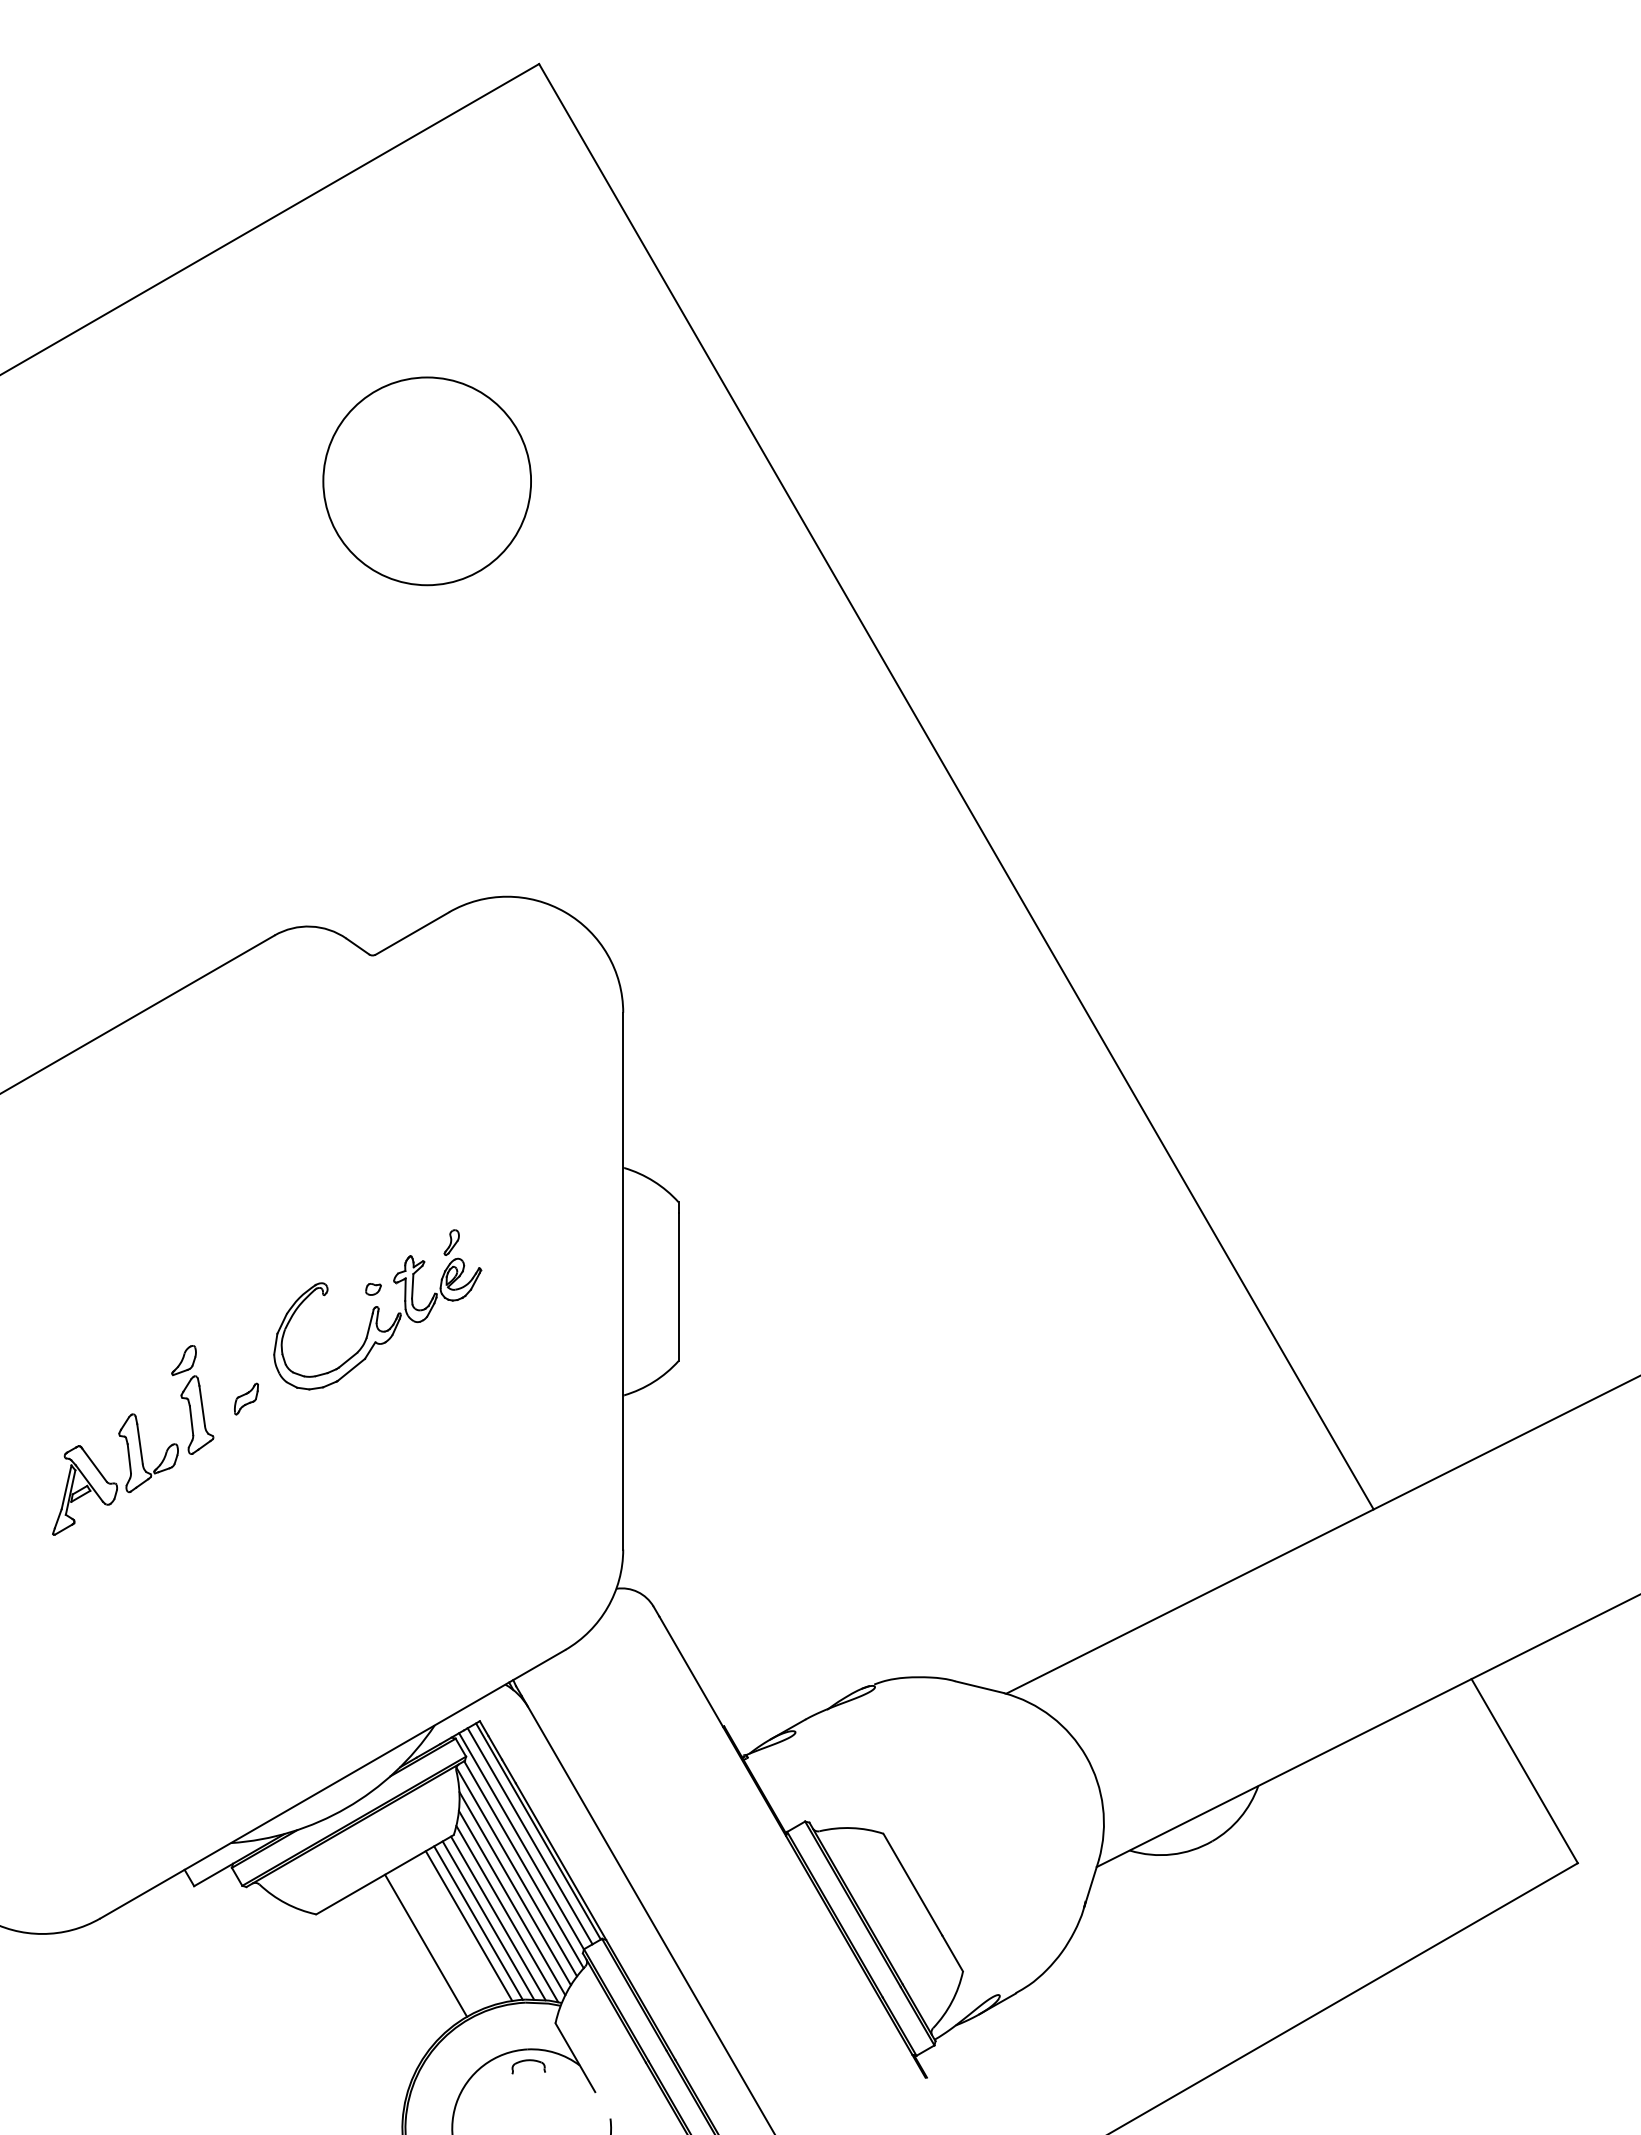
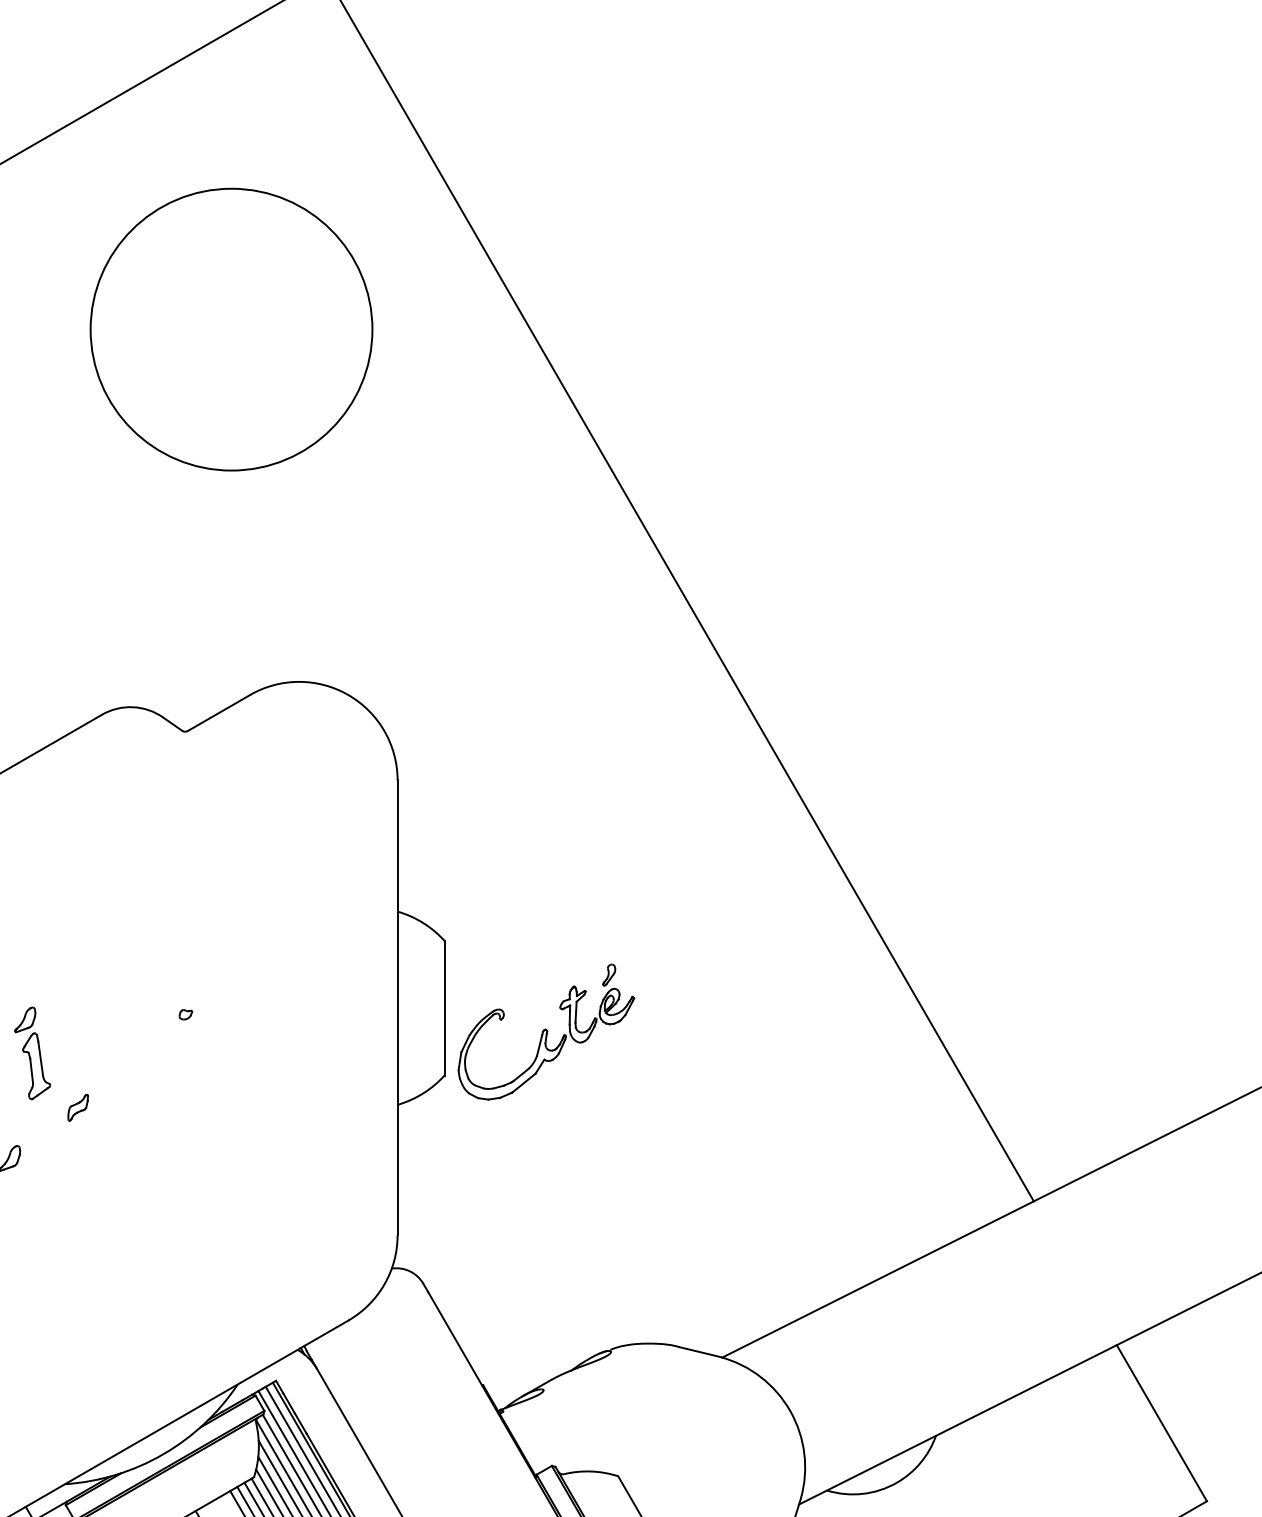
circle: (426, 481) -> (230, 329), size x1.6
part: (377, 1309) -> (546, 1031), moved
part: (192, 1399) -> (32, 1053), moved

